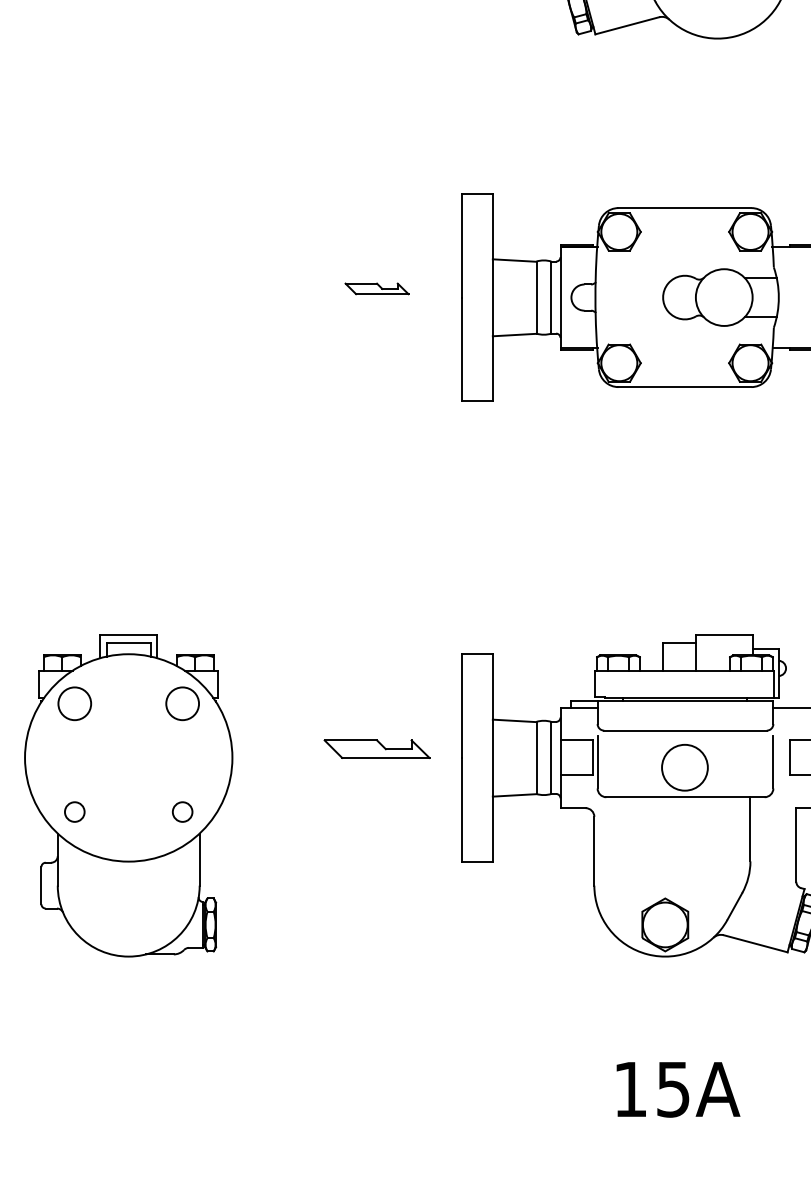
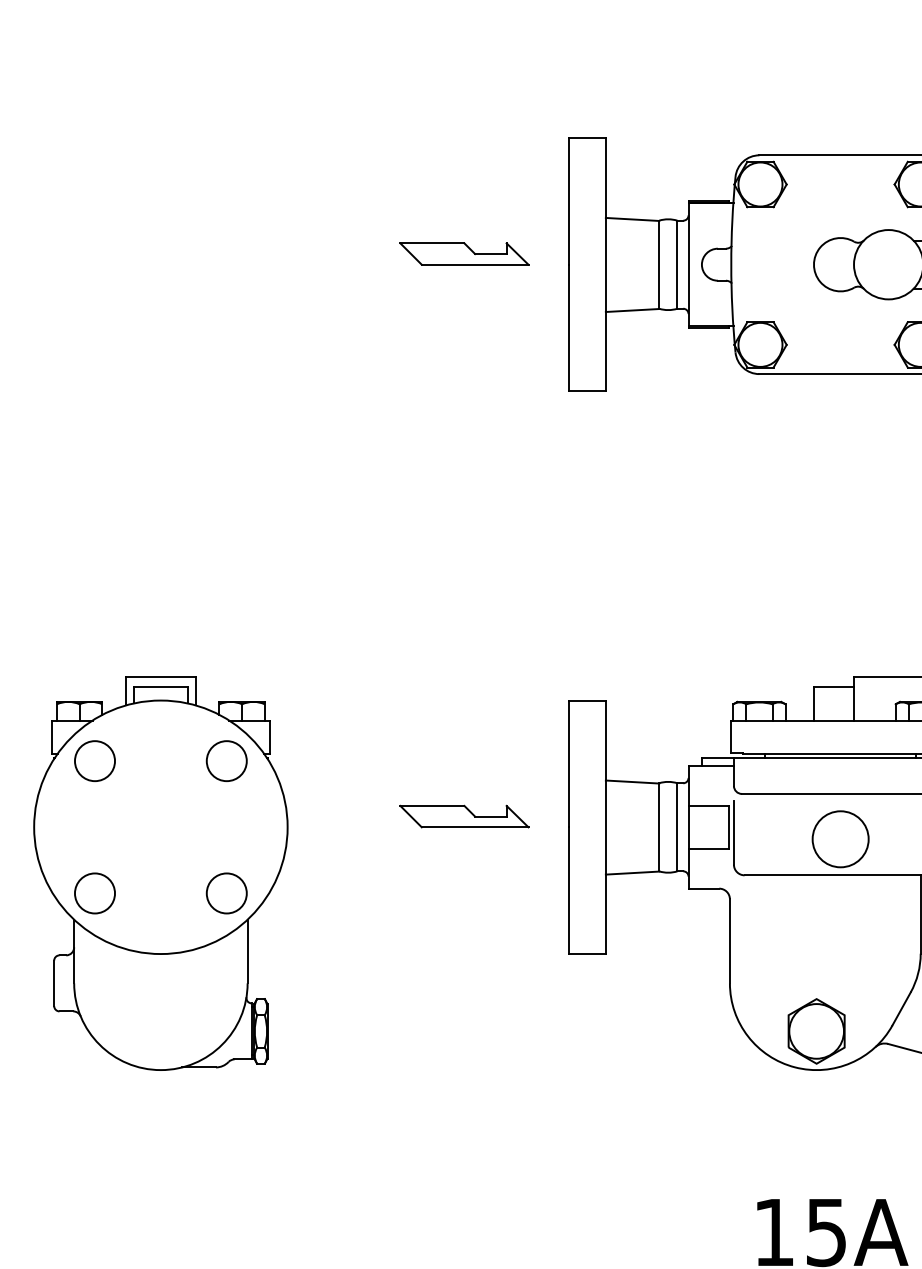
part: (376, 288) -> (463, 253), size x1.67
circle: (74, 811) -> (94, 892), size x1.67
circle: (182, 811) -> (226, 892), size x1.67

